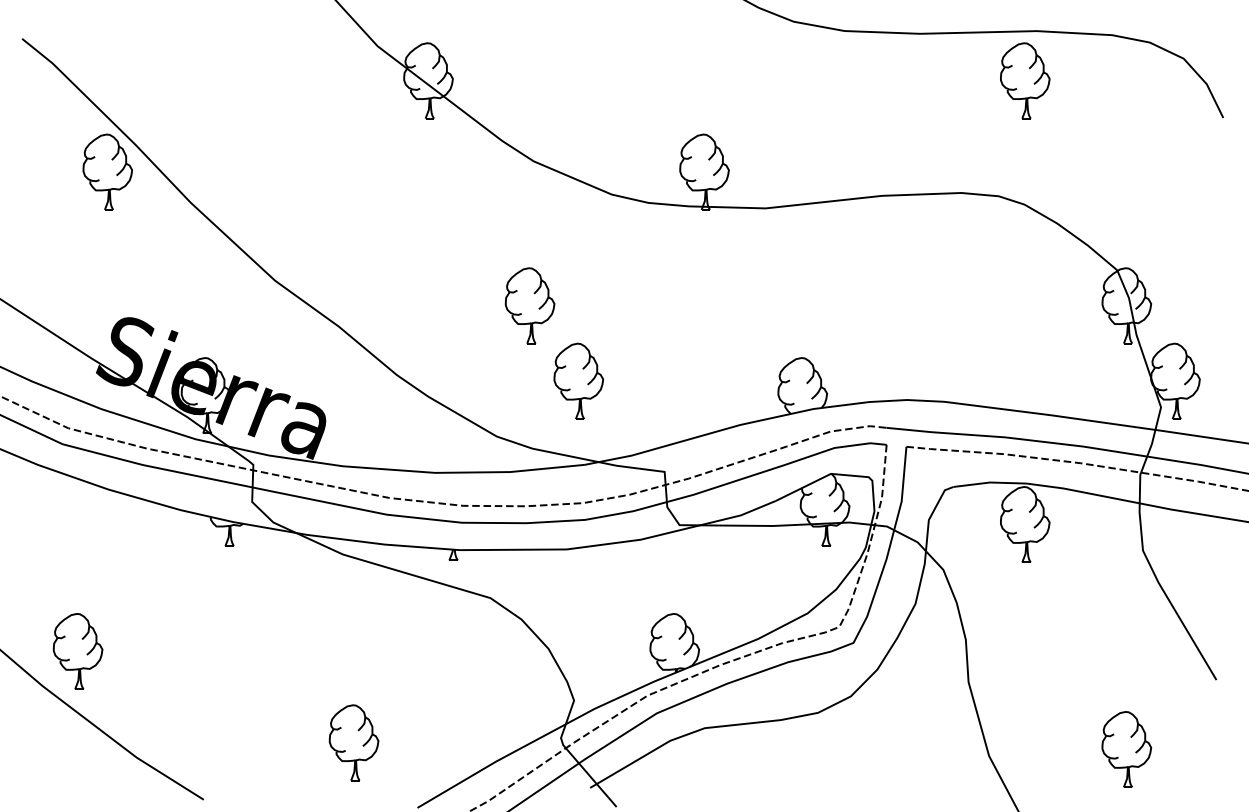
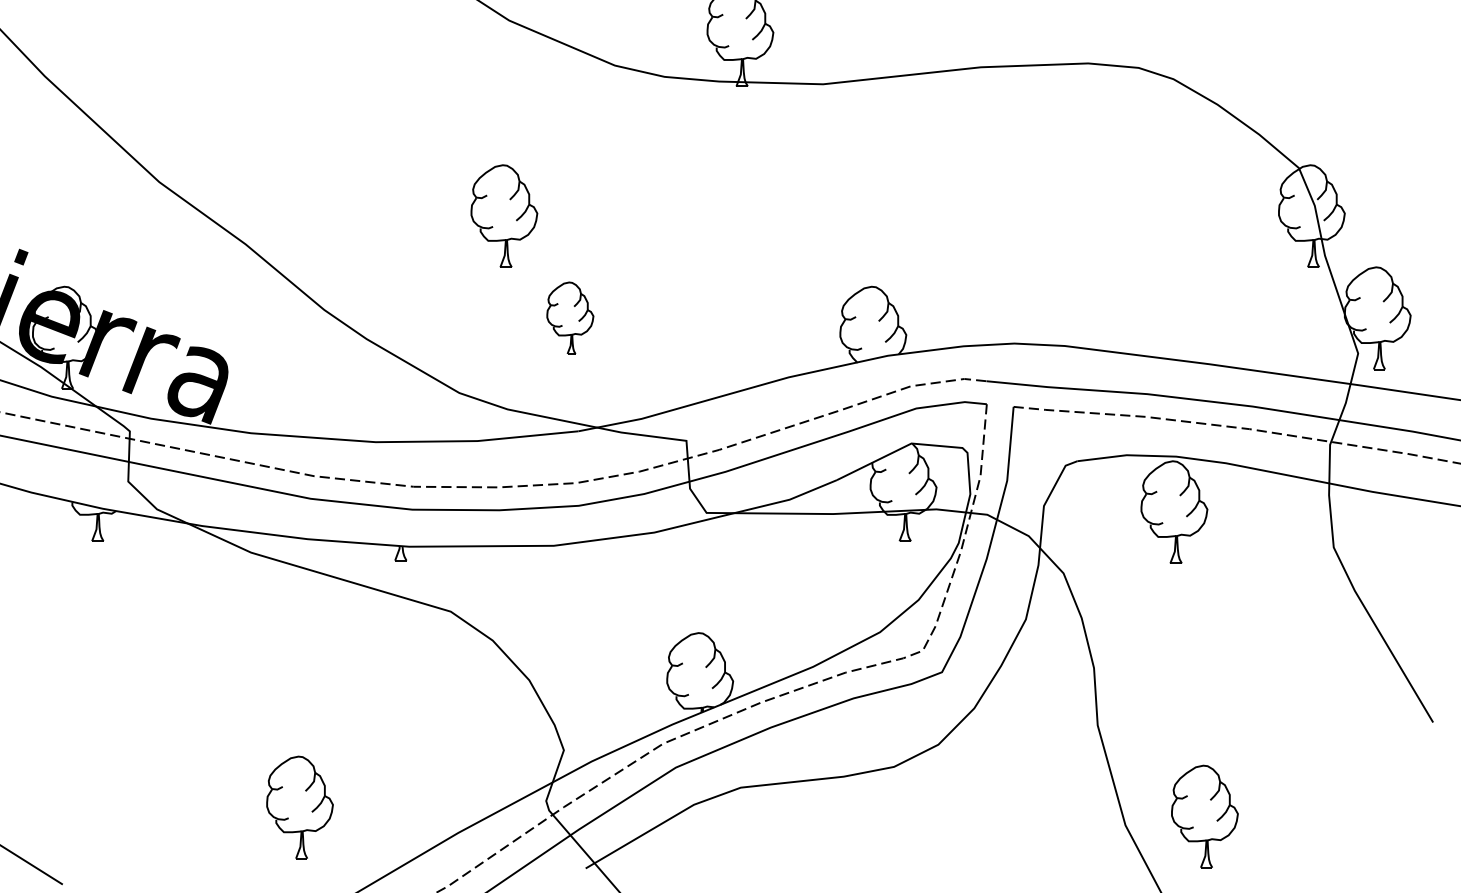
part: (578, 380) -> (569, 317), size x0.7
part: (353, 742) -> (299, 807), moved
part: (1126, 749) -> (1204, 816), moved

